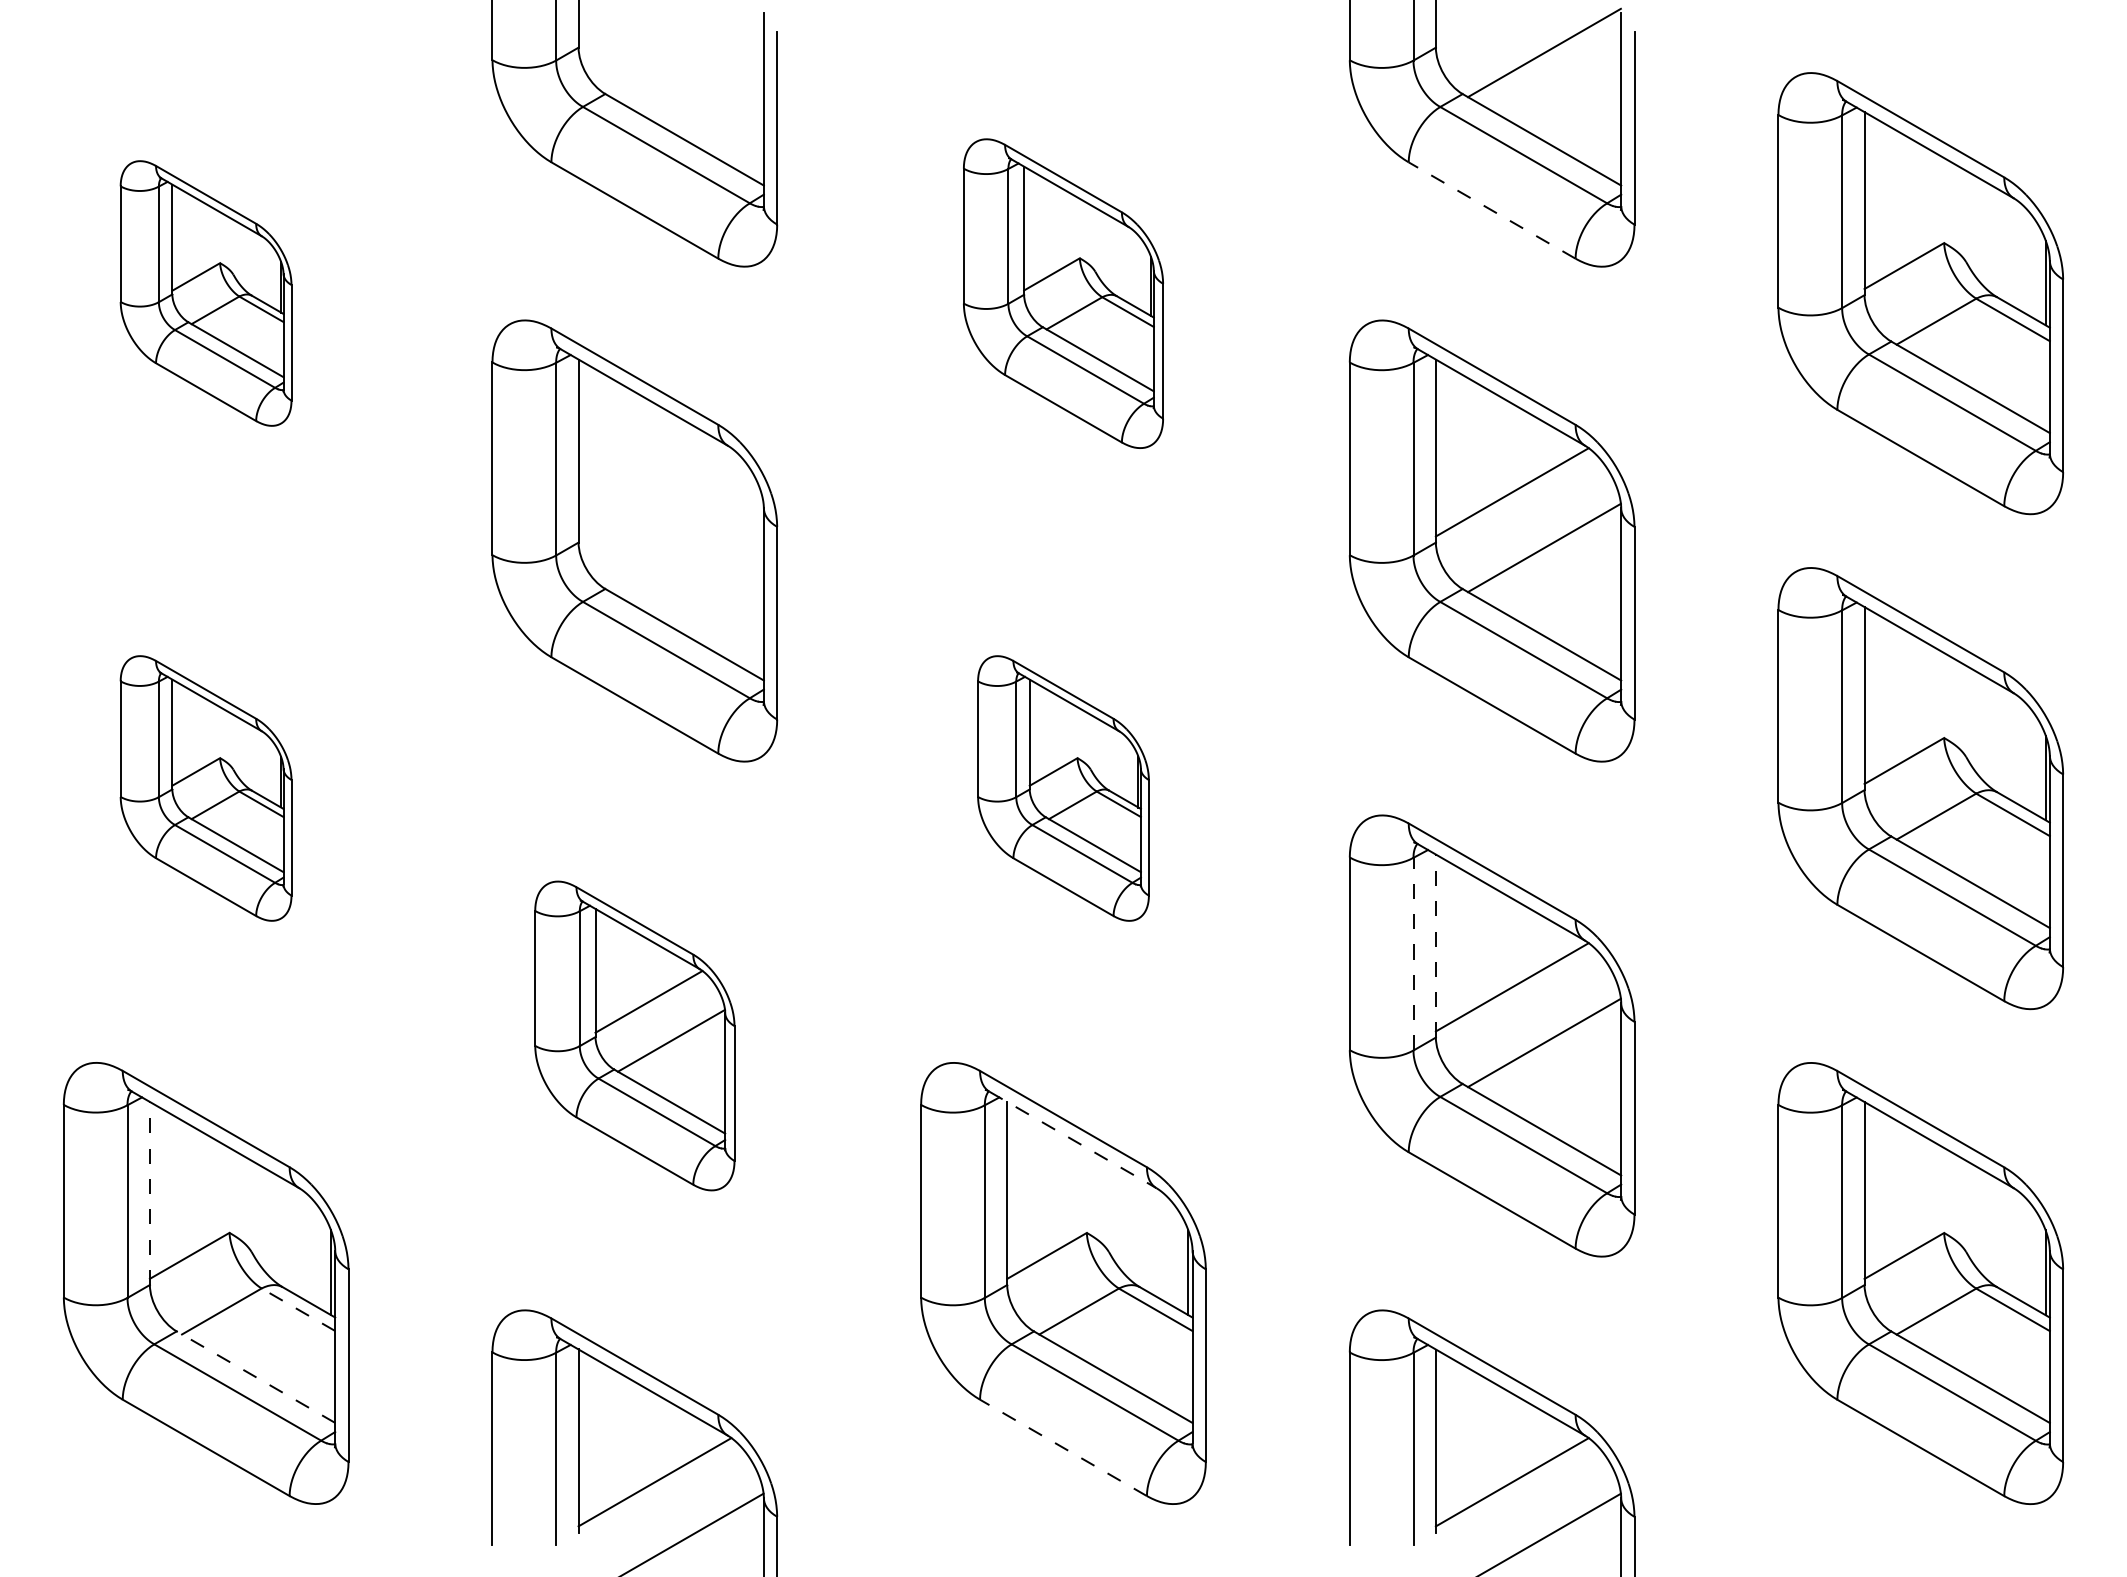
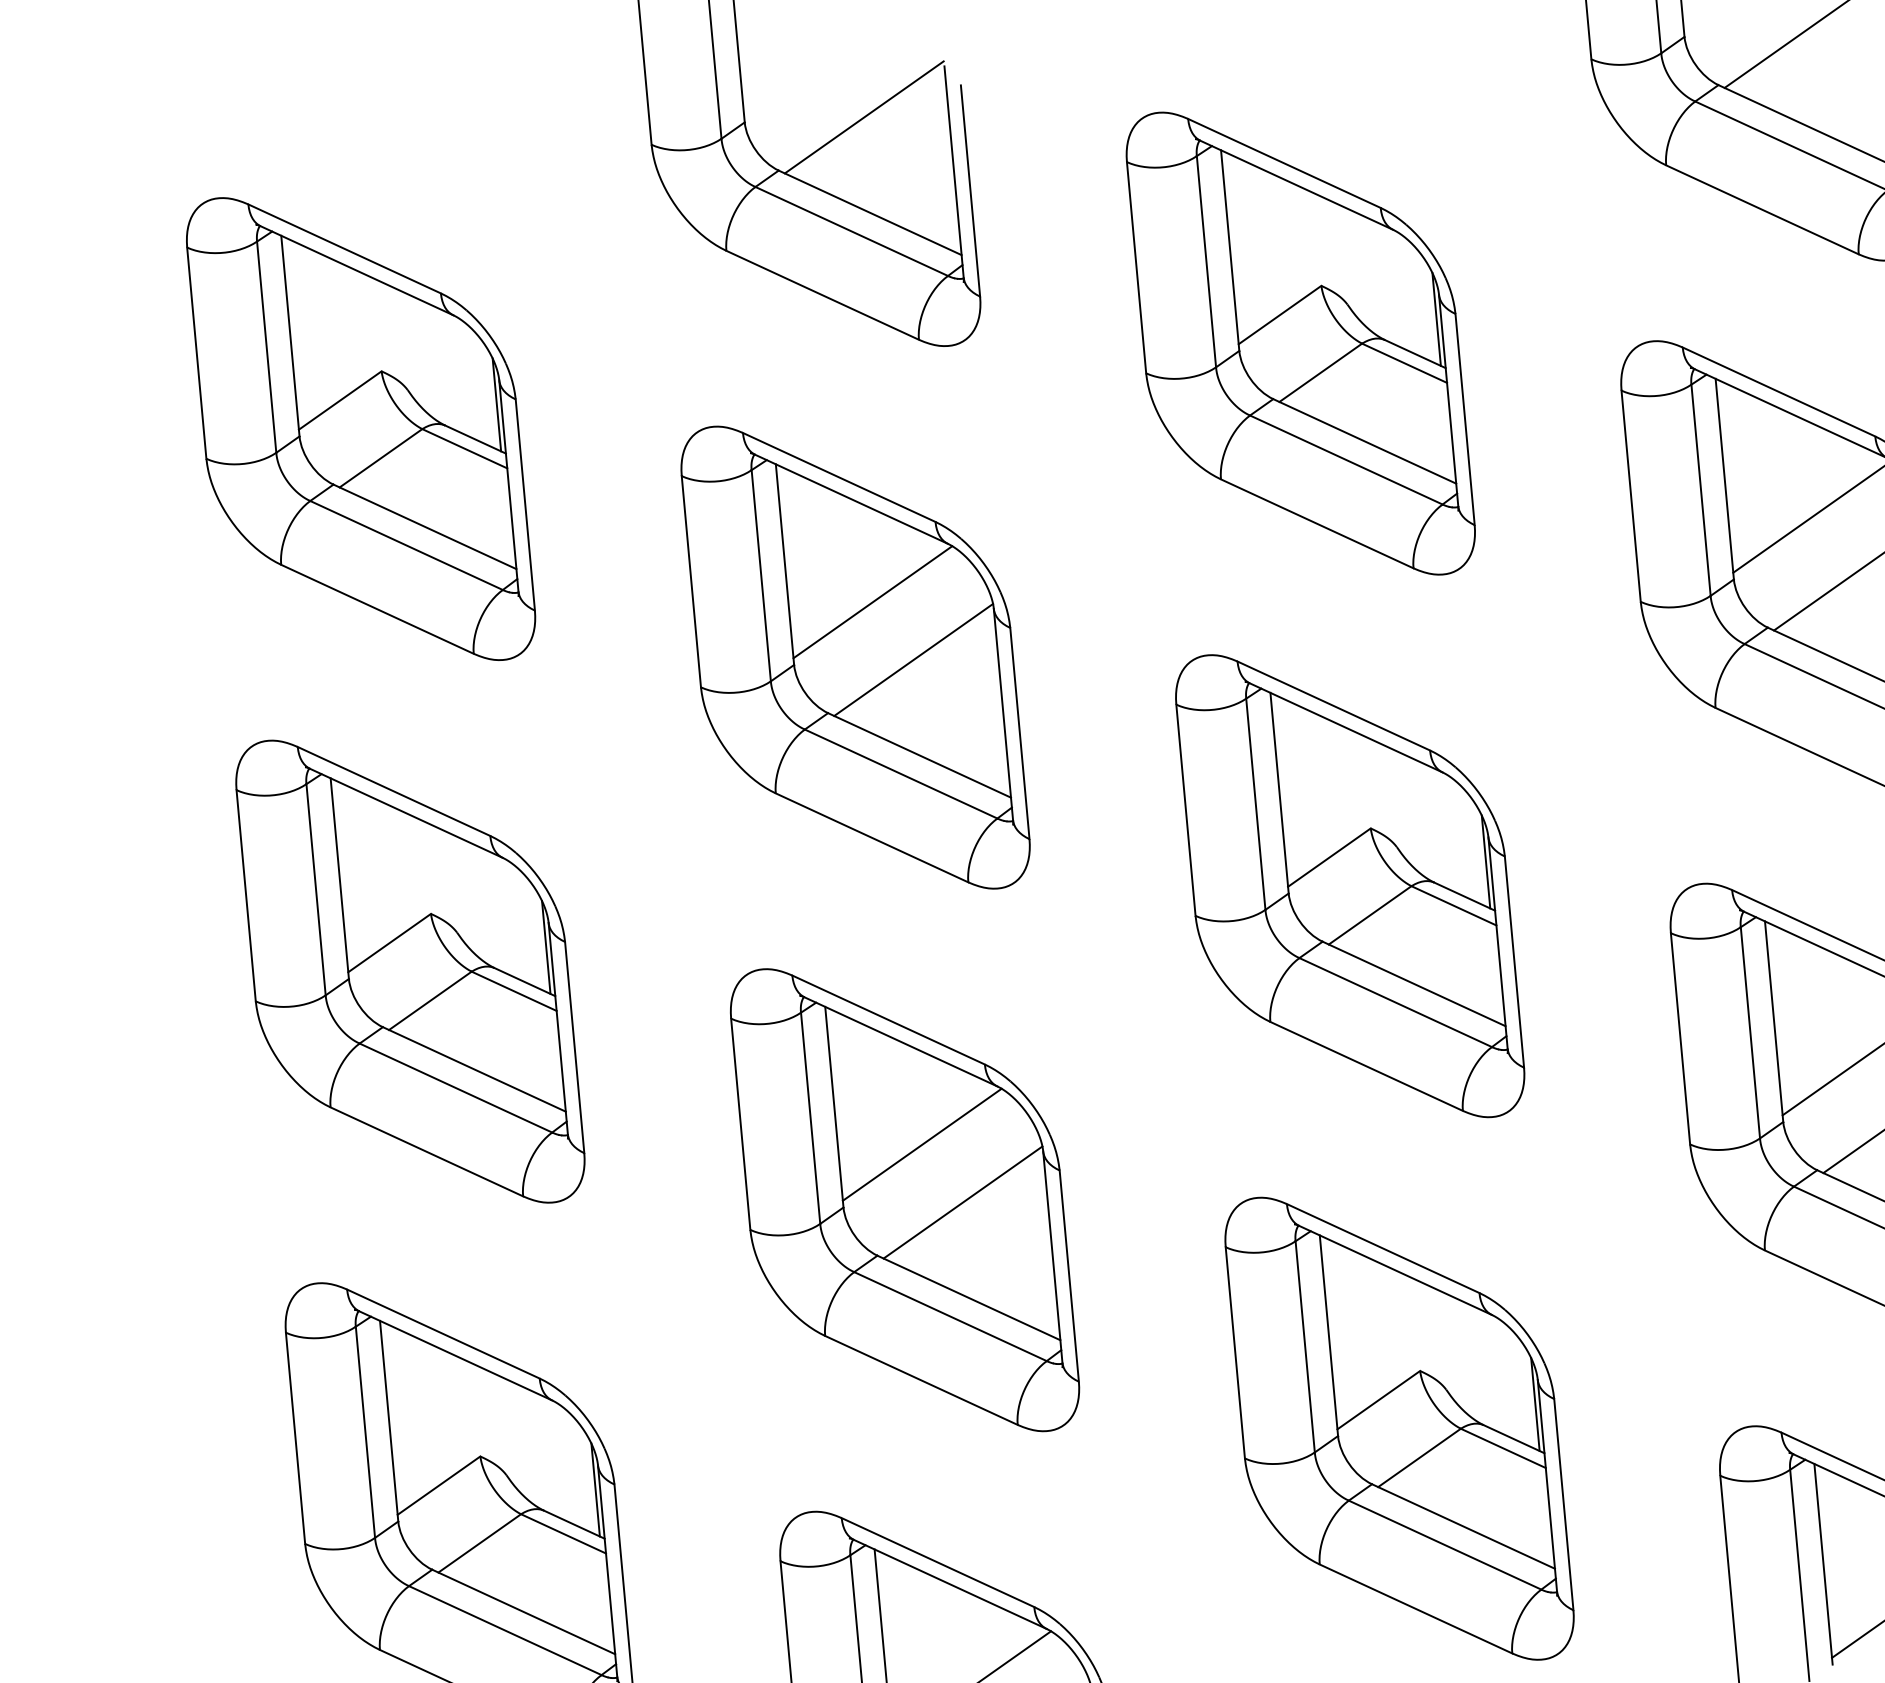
line: (686, 52) -> (863, 116), added
line: (1491, 210) -> (1761, 209), dashed -> solid
part: (205, 293) -> (360, 429), size x1.67
part: (1063, 293) -> (1300, 343), size x1.43
line: (654, 492) -> (872, 602), added
line: (686, 547) -> (912, 659), added
part: (205, 788) -> (409, 971), size x1.67
part: (1063, 788) -> (1350, 886), size x1.67
line: (1435, 946) -> (1773, 1022), dashed -> solid
line: (1413, 953) -> (1750, 1032), dashed -> solid
part: (634, 1035) -> (904, 1199), size x1.43
line: (1073, 1140) -> (1396, 1271), dashed -> solid
line: (149, 1193) -> (388, 1421), dashed -> solid
line: (298, 1309) -> (563, 1533), dashed -> solid
line: (255, 1377) -> (523, 1612), dashed -> solid
line: (1063, 1447) -> (1415, 1608), dashed -> solid

